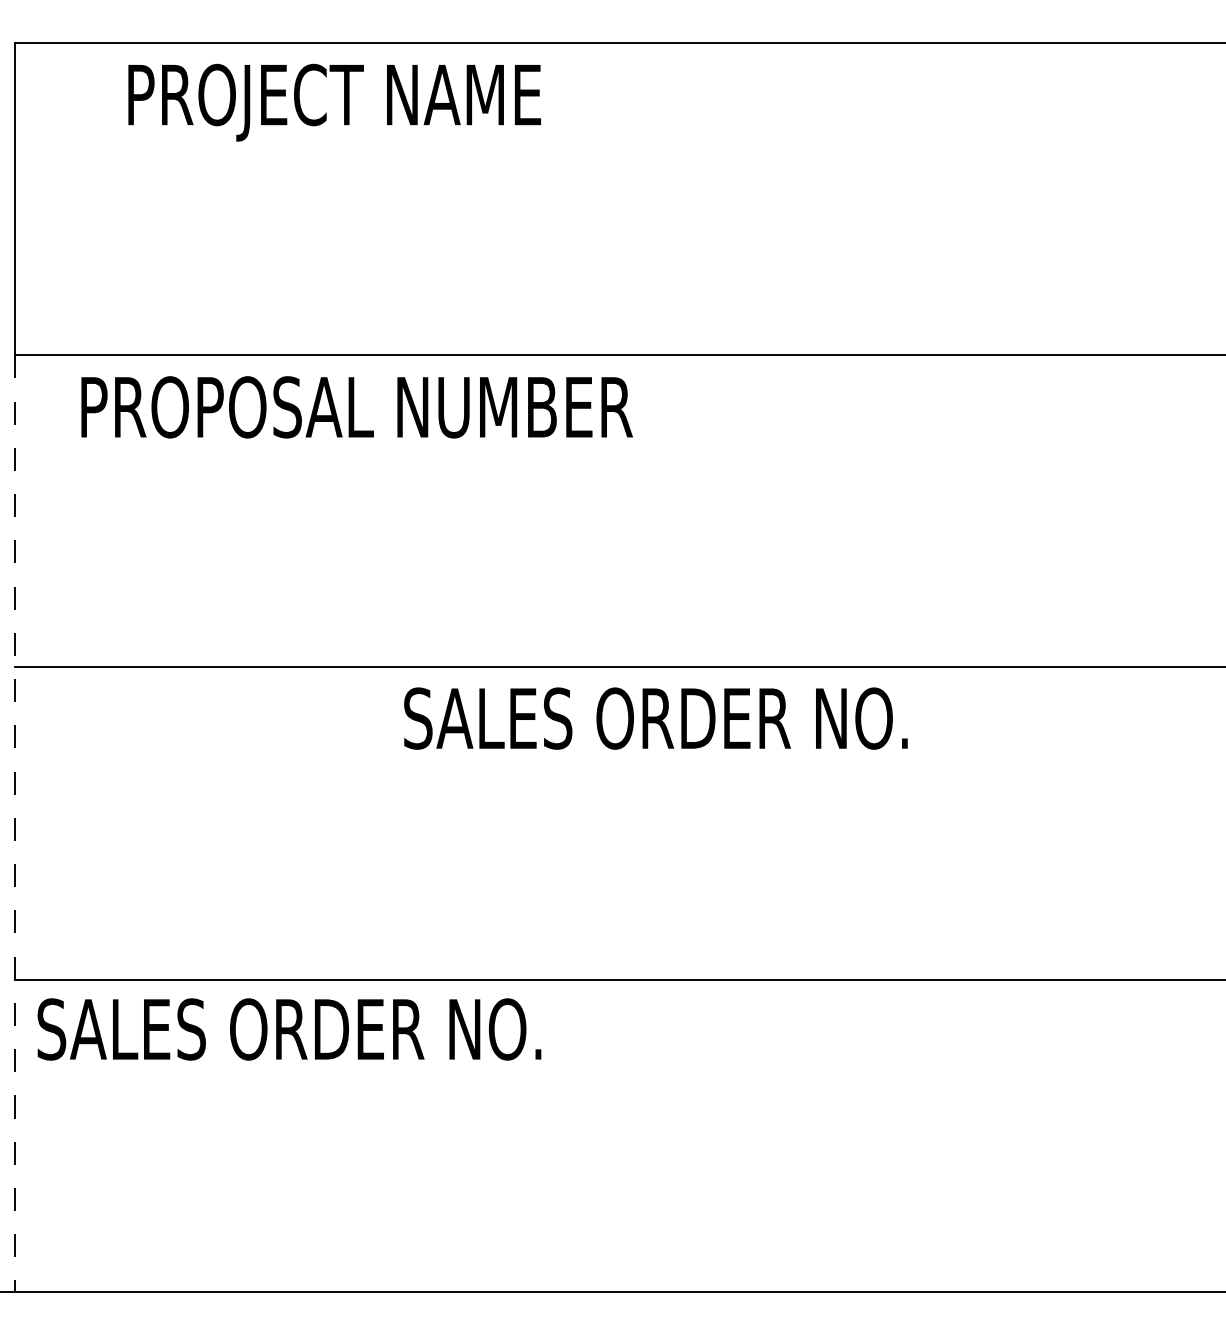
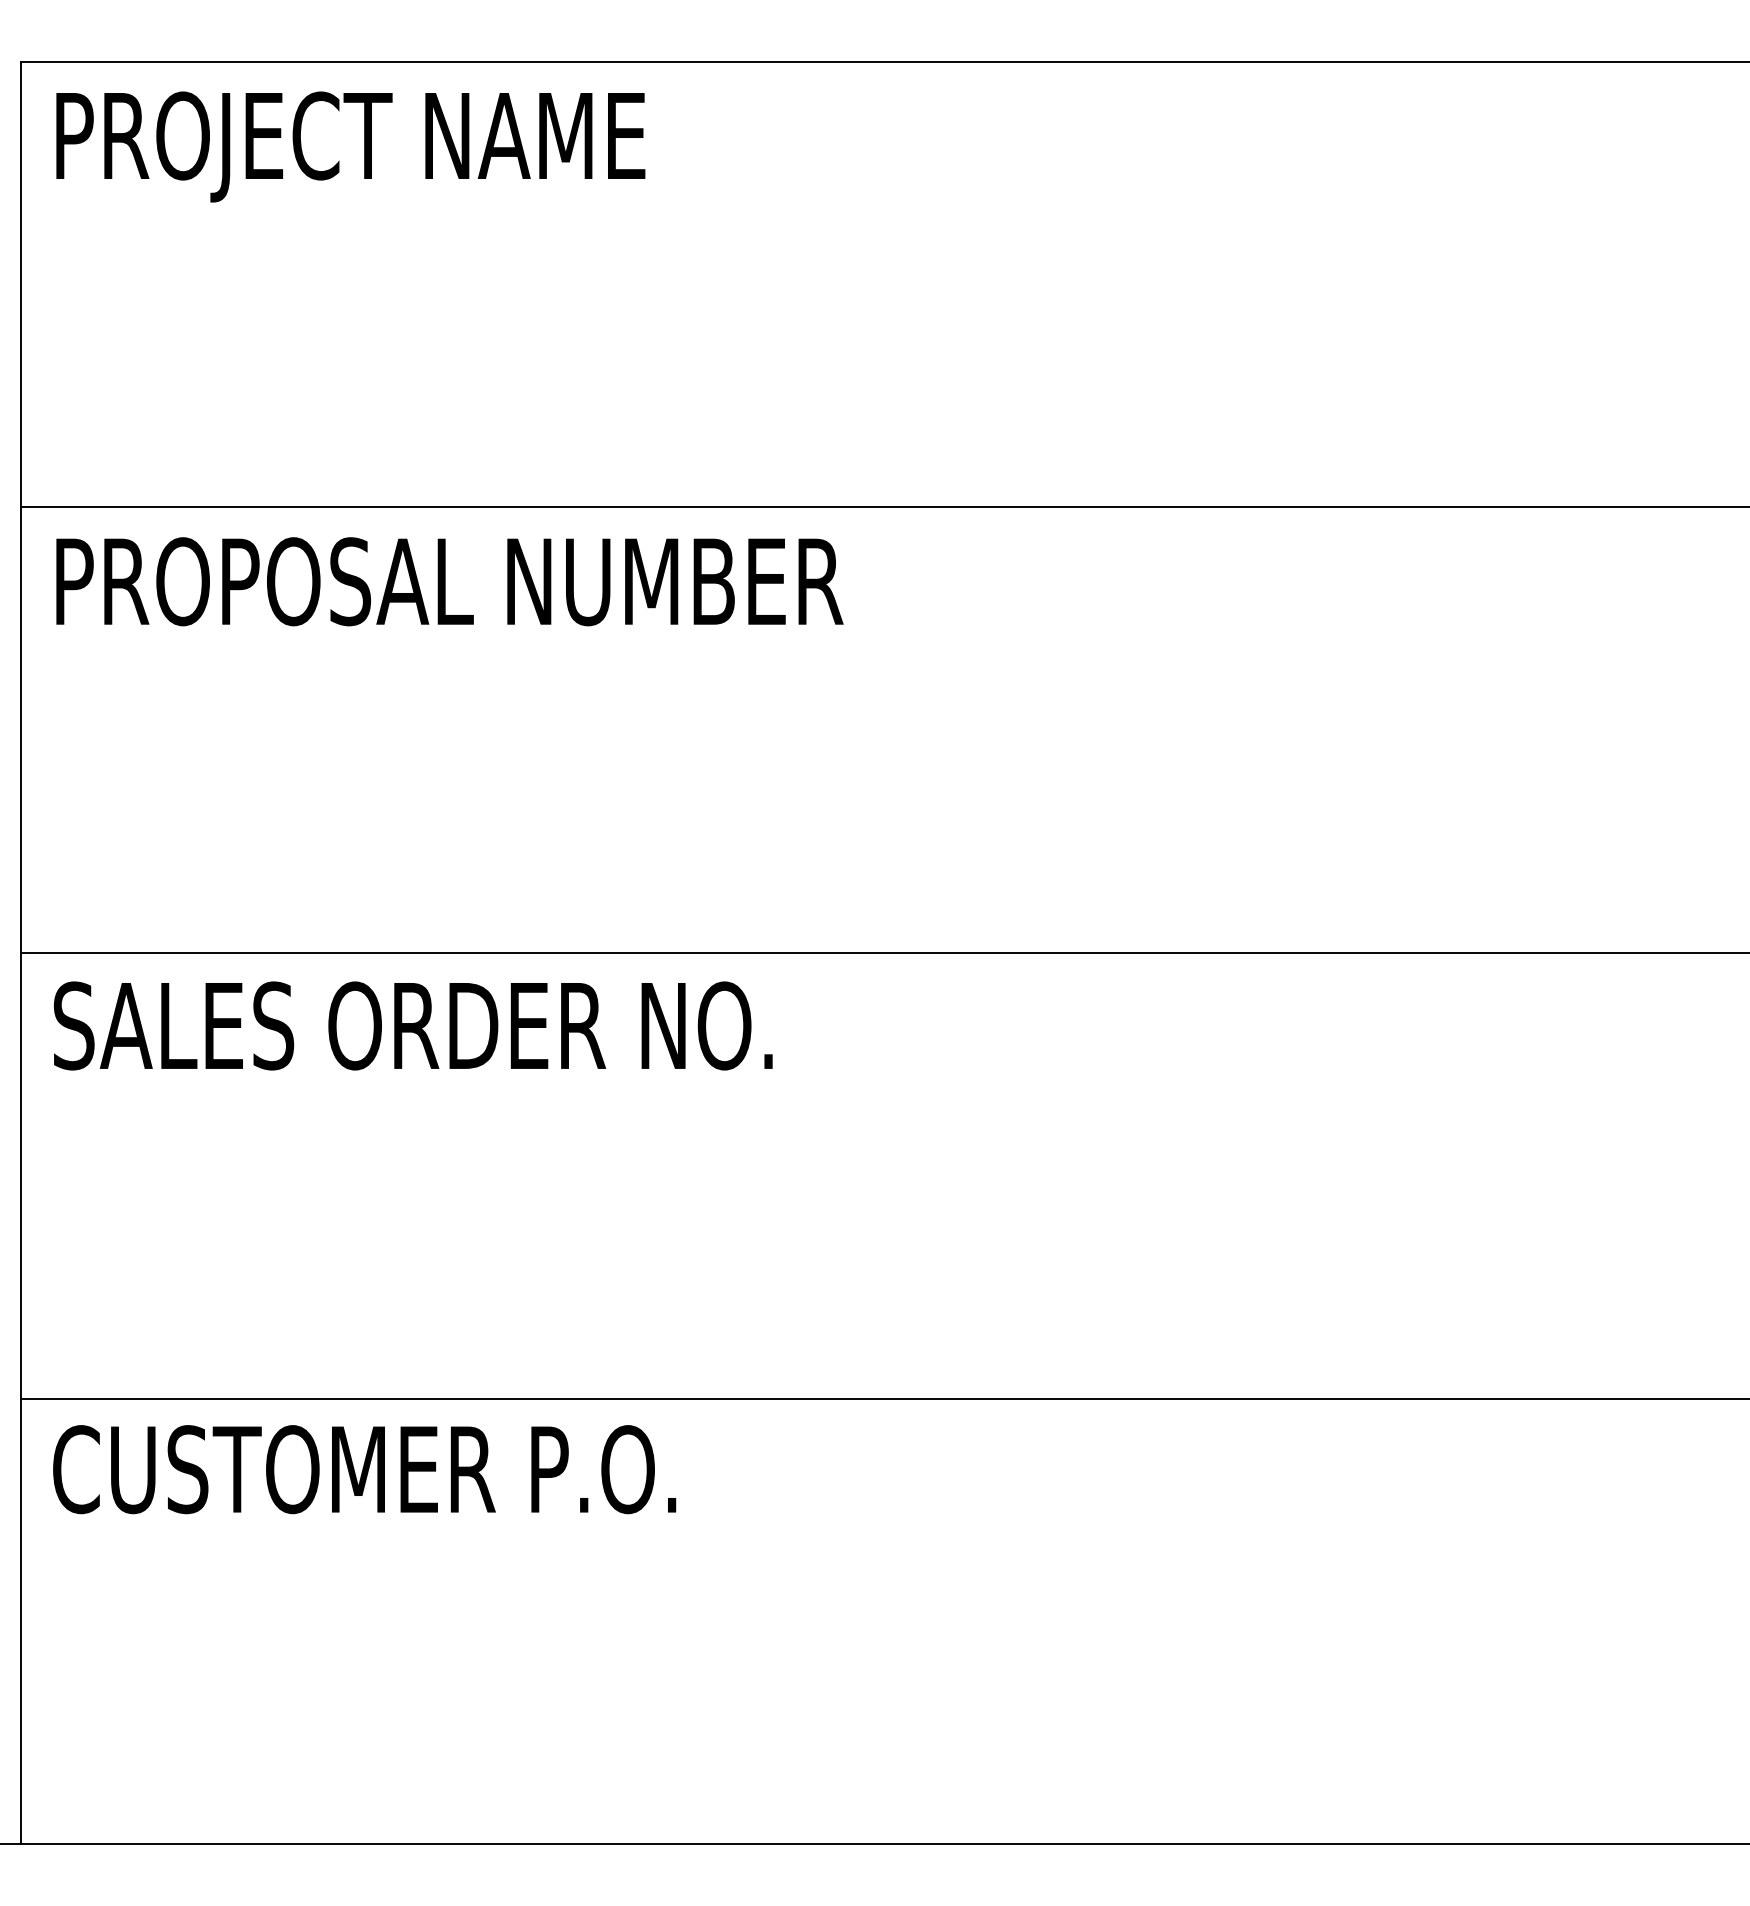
text: (334, 102) -> (350, 146), moved
text: (356, 407) -> (449, 581), moved
text: (655, 718) -> (412, 1025), moved
line: (14, 824) -> (21, 1176), dashed -> solid
text: (288, 1029) -> (412, 1469), SALES ORDER NO. -> CUSTOMER P.O.

